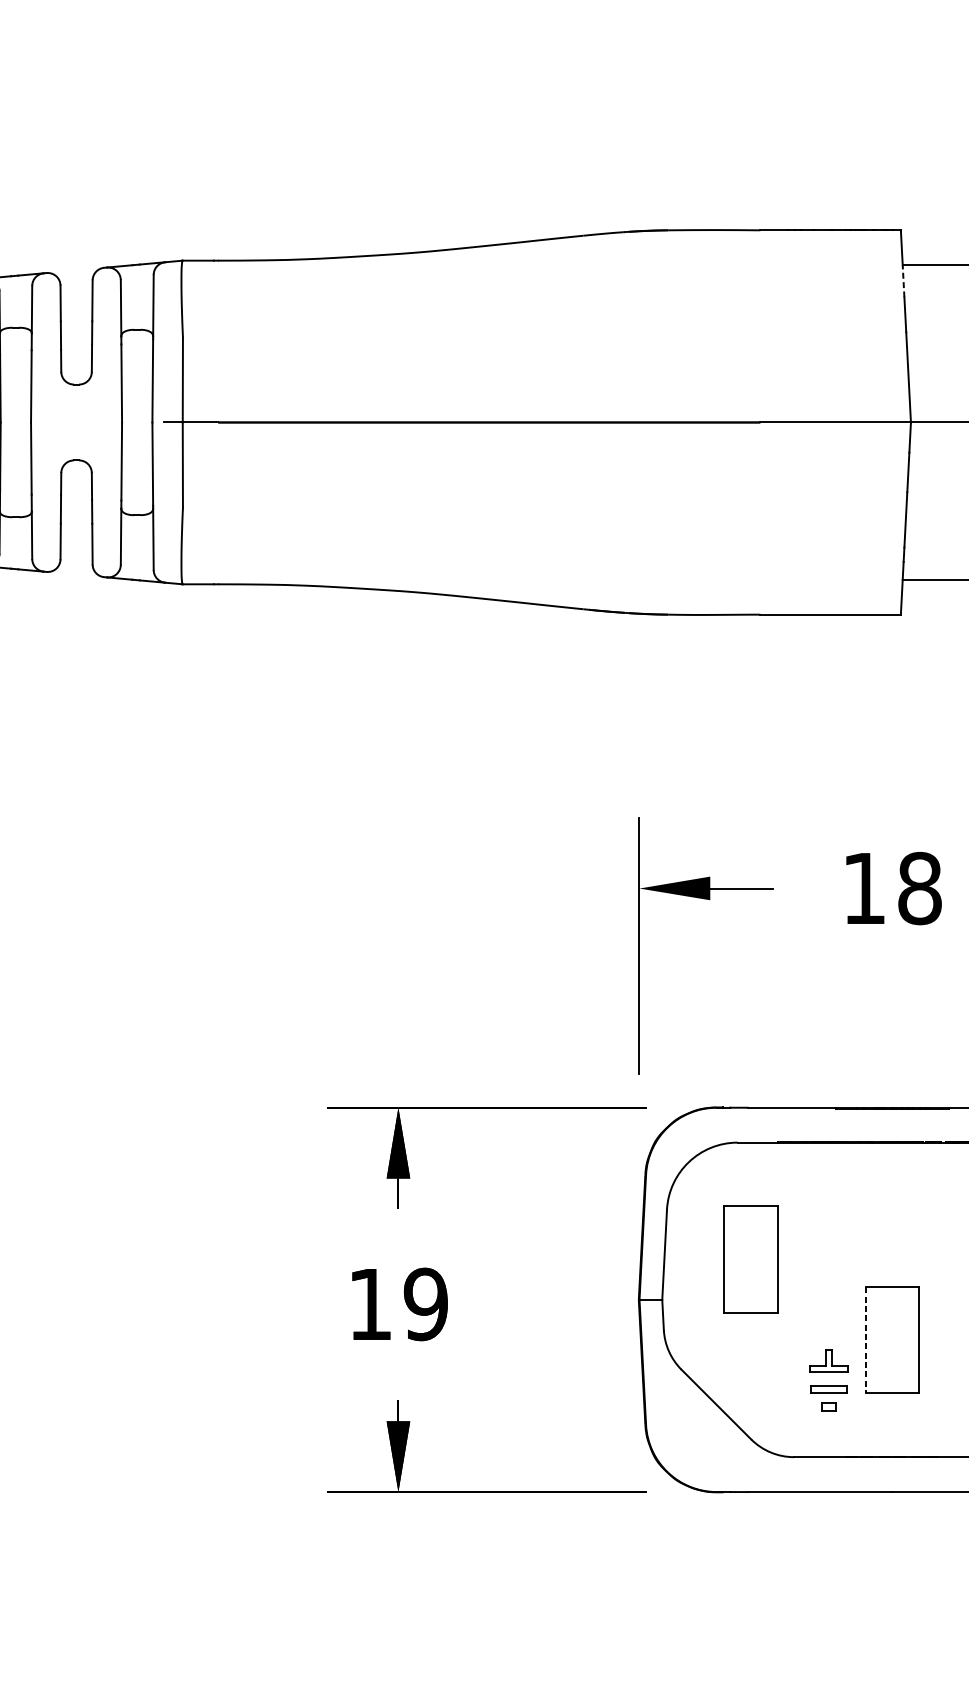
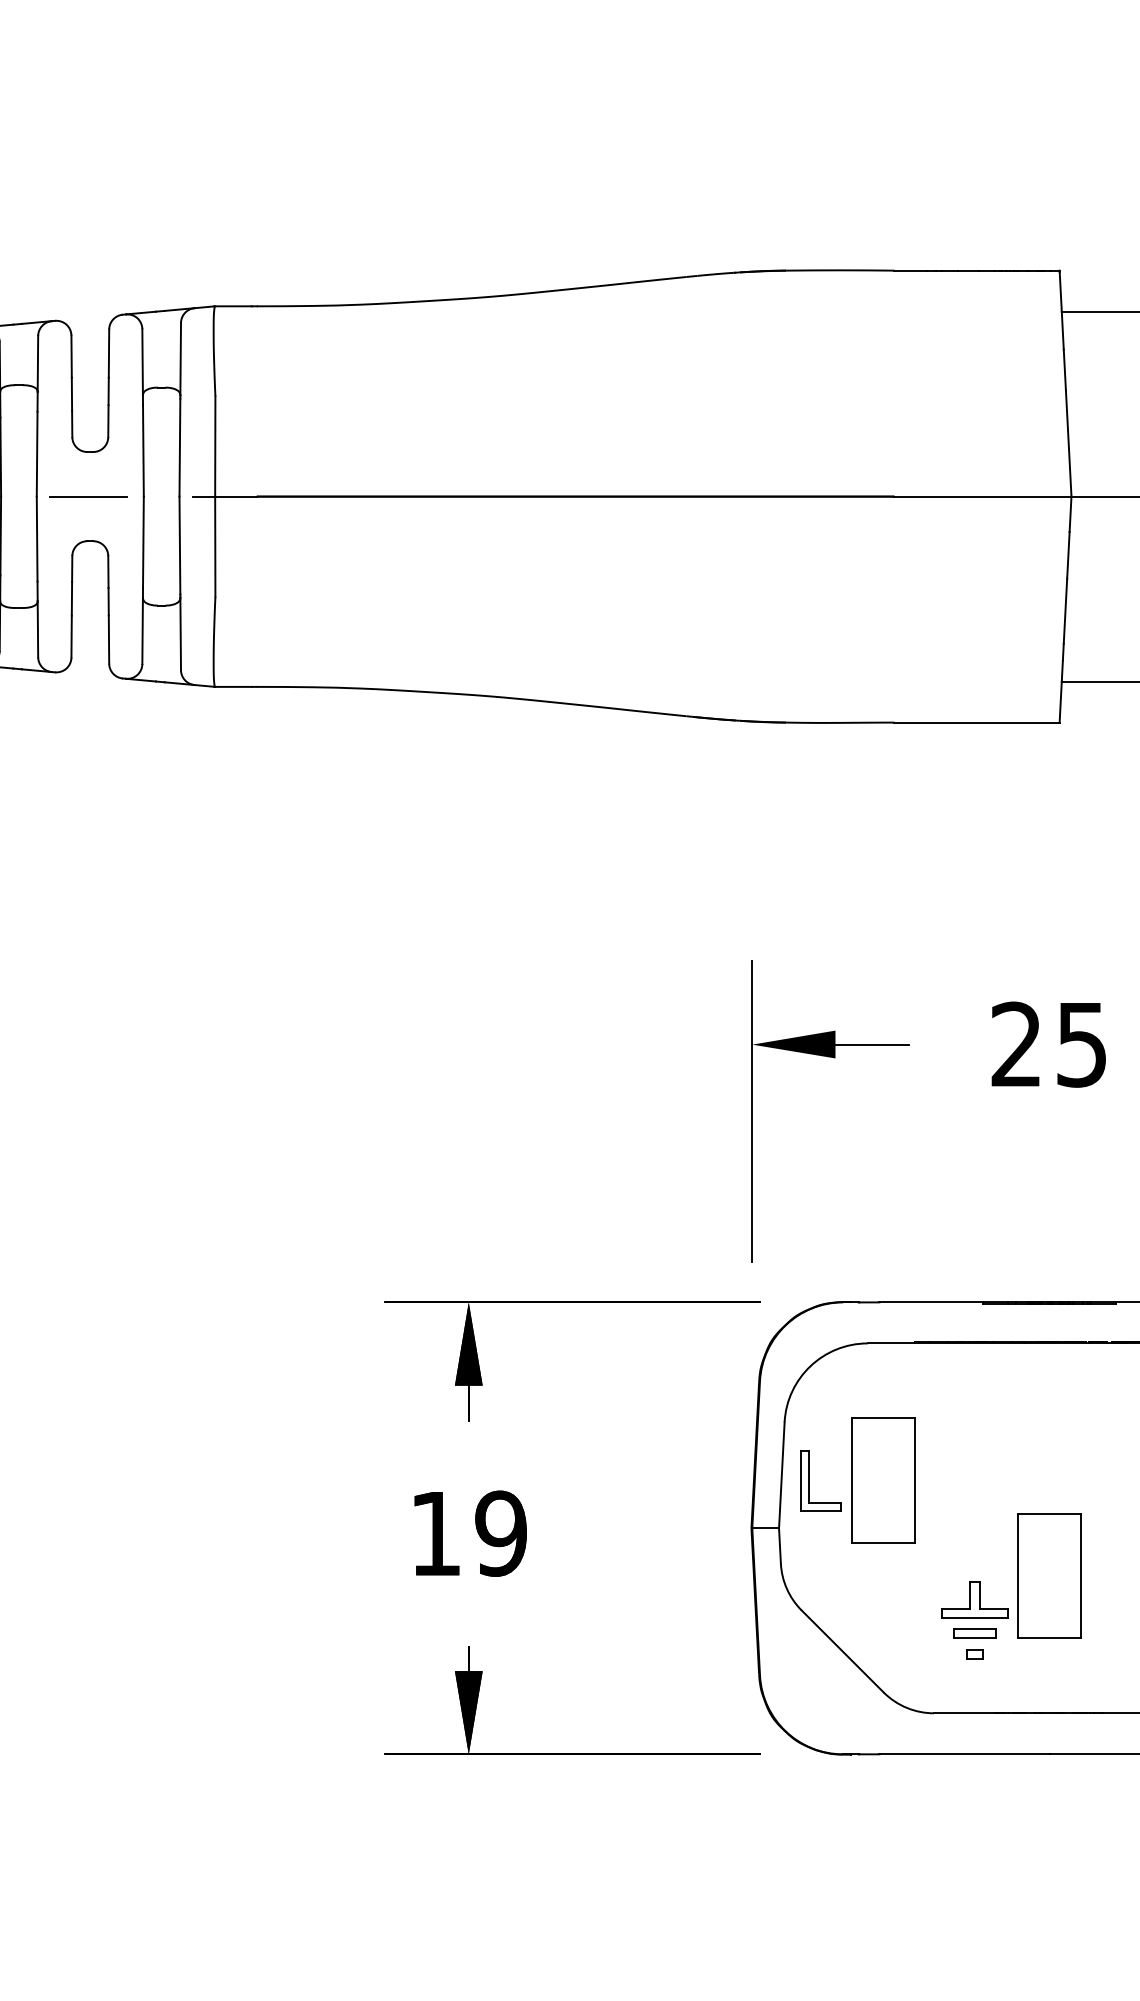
line: (903, 281) -> (1062, 330), dashed -> solid
line: (75, 422) -> (88, 496), added
text: (892, 888) -> (1049, 1044), 18 -> 25
part: (688, 1259) -> (809, 1480), added
line: (865, 1340) -> (1018, 1576), dashed -> solid
part: (828, 1360) -> (974, 1599), size x1.43

